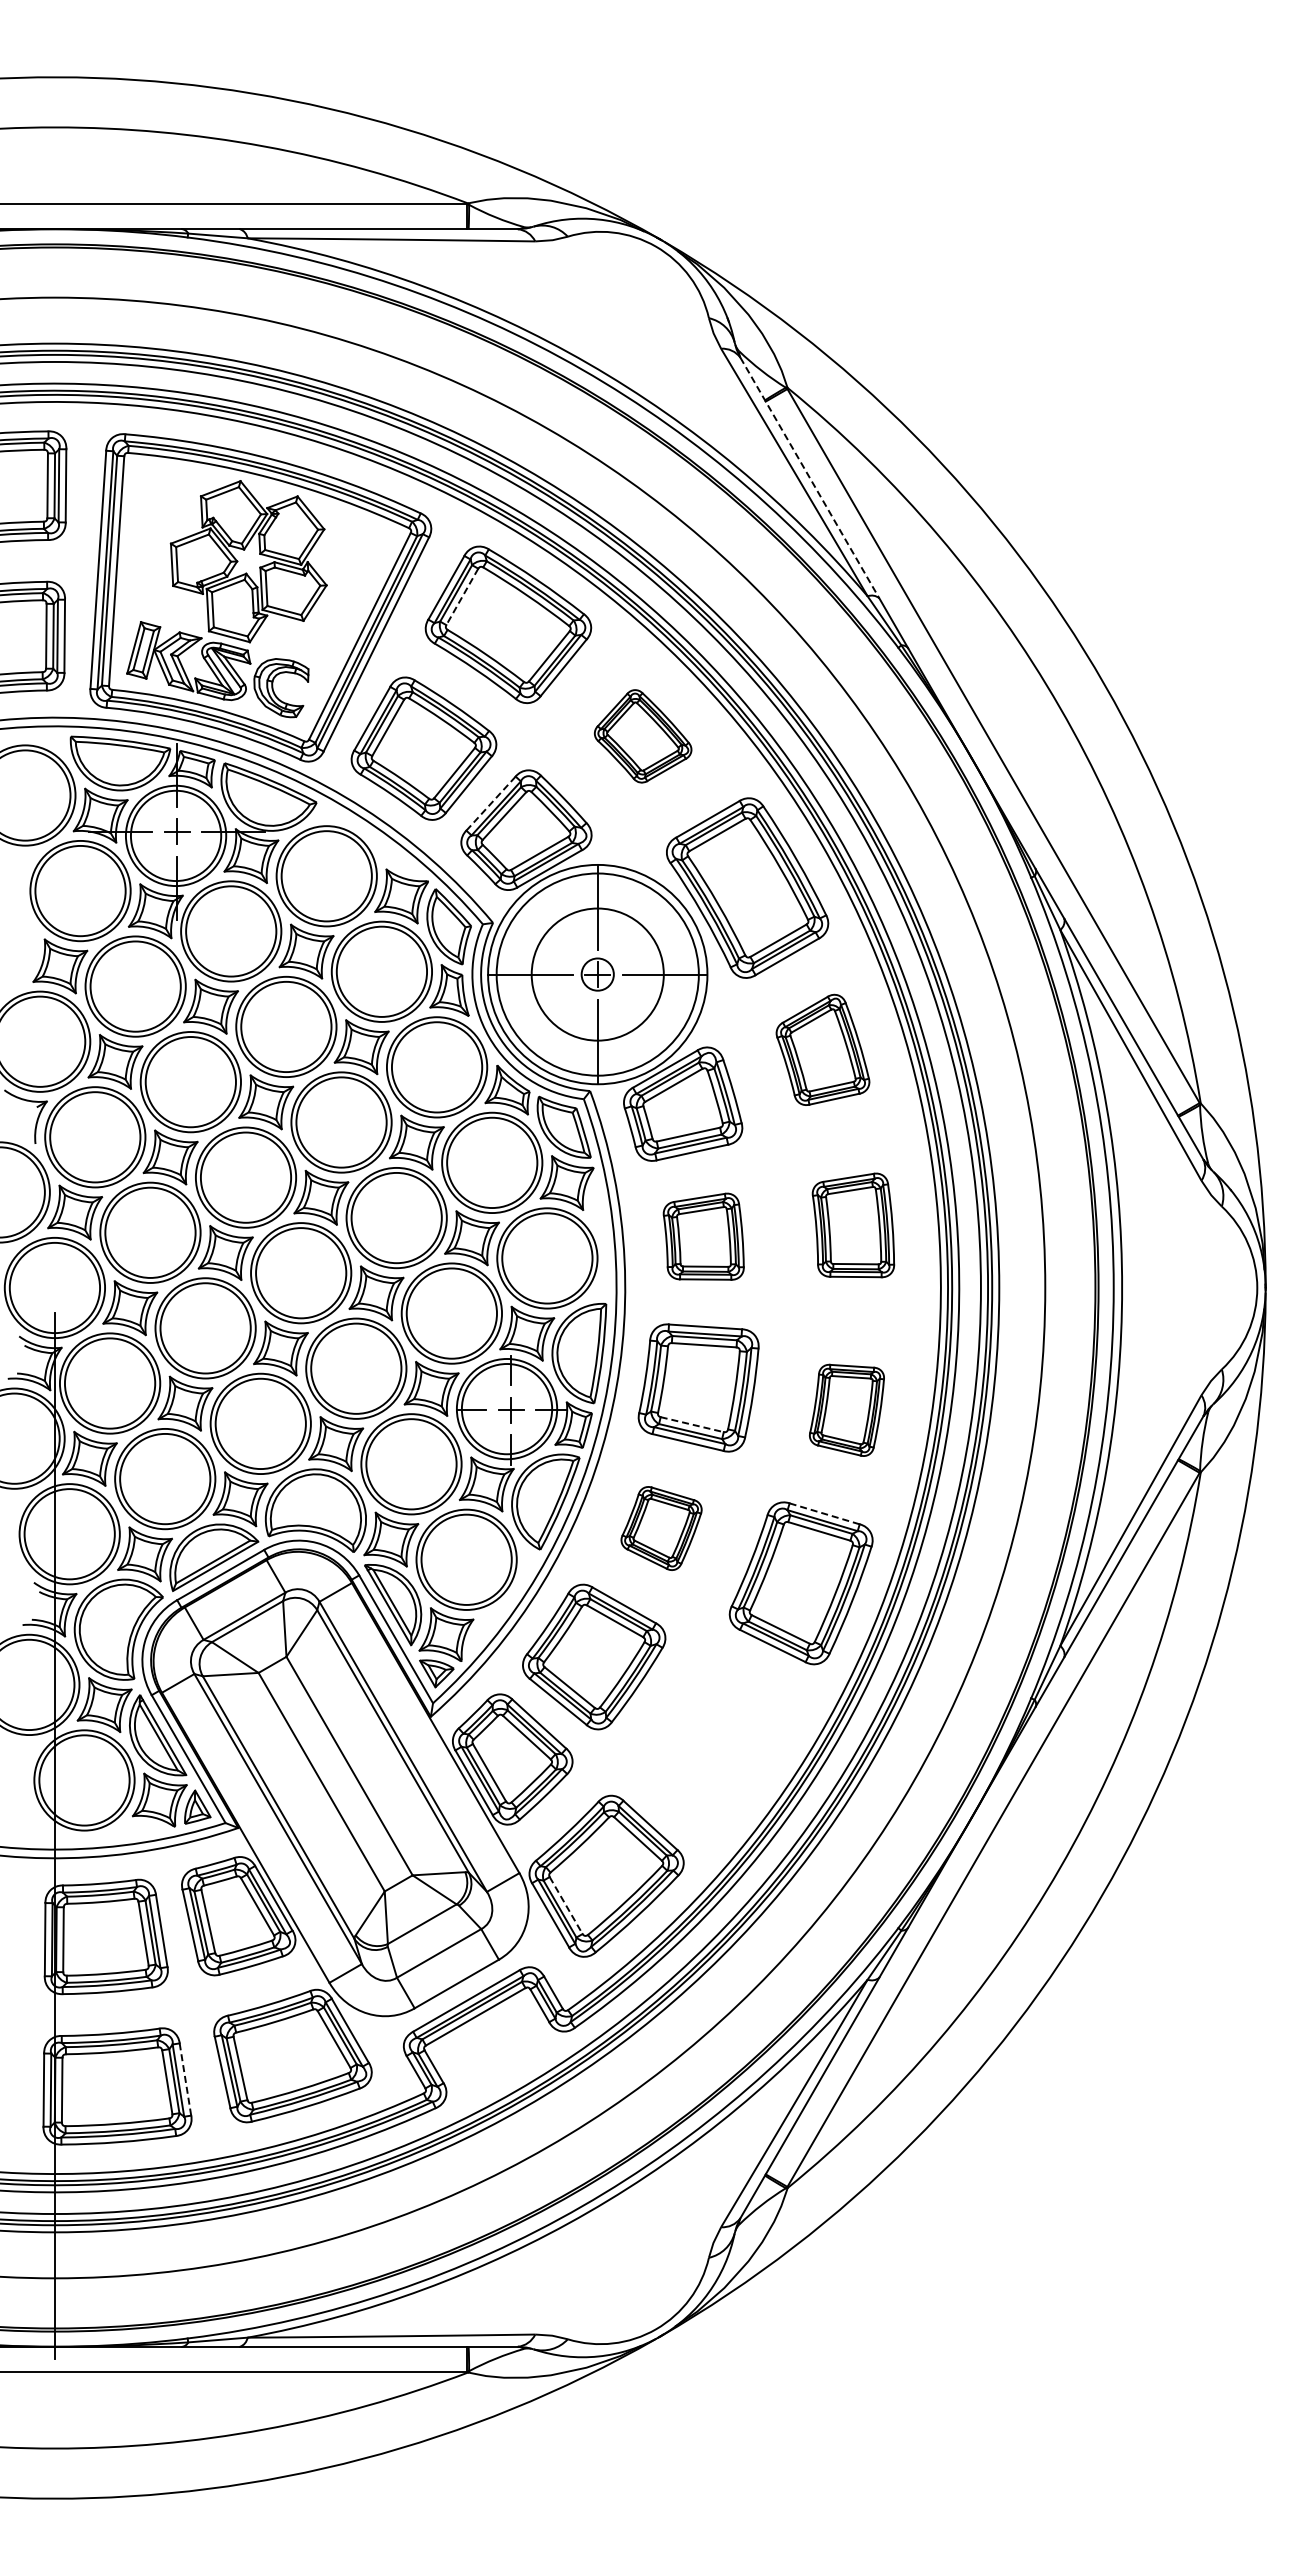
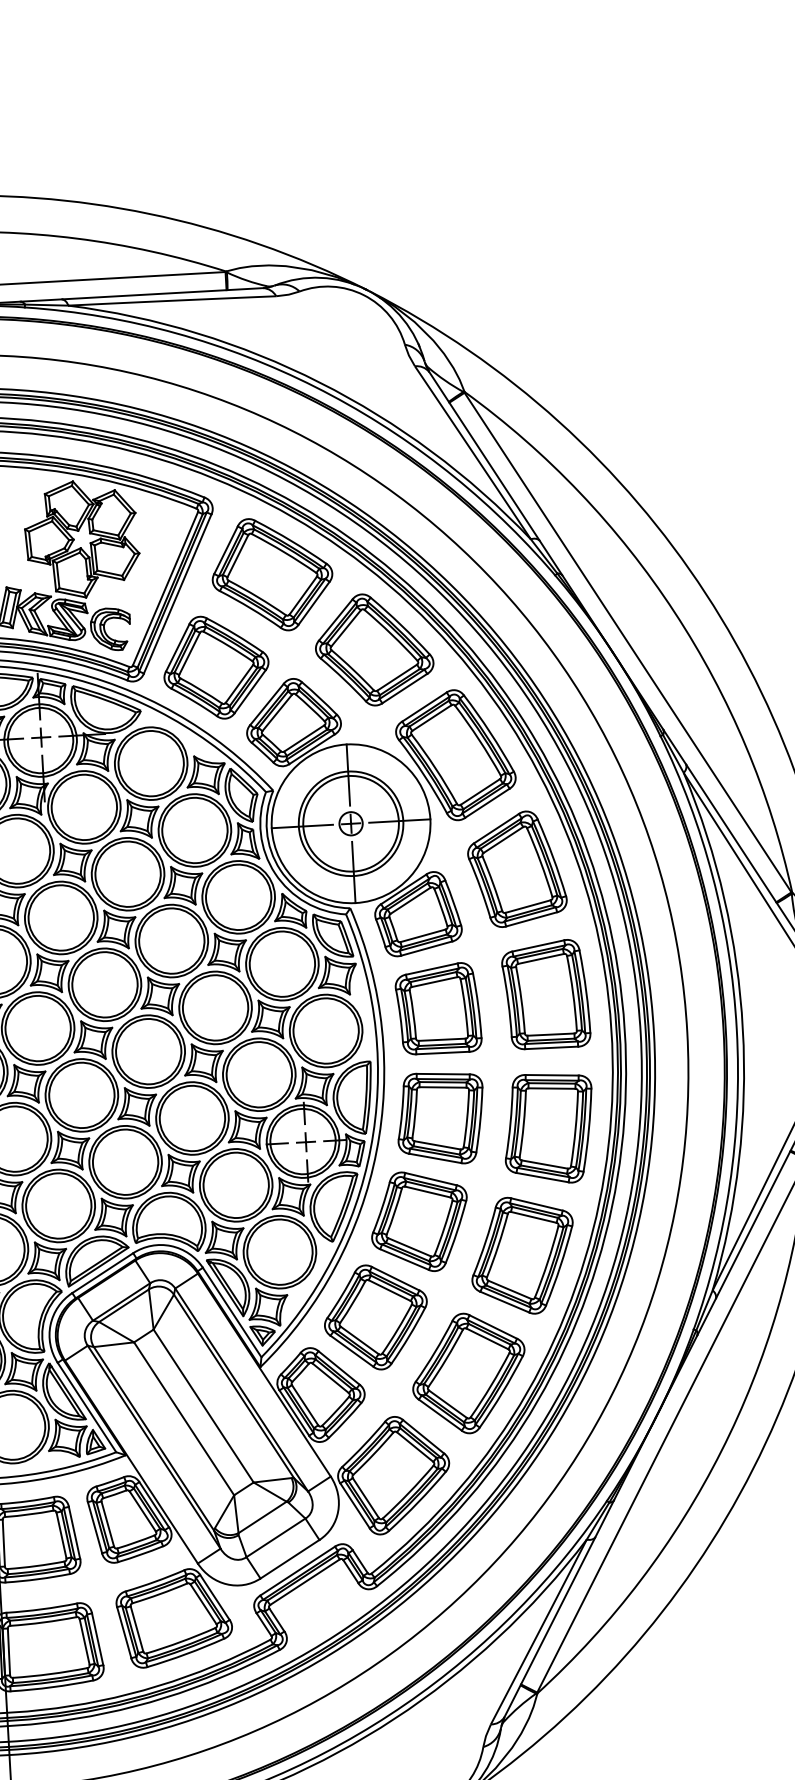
line: (809, 478) -> (484, 456), dashed -> solid
line: (462, 597) -> (238, 556), dashed -> solid
part: (642, 736) -> (373, 649), size x1.67
line: (491, 803) -> (267, 704), dashed -> solid
circle: (597, 974) -> (350, 823), size x0.71
part: (822, 1049) -> (516, 868), size x1.43
part: (853, 1225) -> (546, 994), size x1.43
part: (703, 1236) -> (438, 1008), size x1.43
part: (846, 1410) -> (548, 1128), size x1.67
line: (692, 1424) -> (437, 1145), dashed -> solid
line: (824, 1513) -> (536, 1204), dashed -> solid
part: (661, 1528) -> (419, 1221), size x1.67
part: (717, 1741) -> (468, 1373), added
line: (566, 1905) -> (366, 1498), dashed -> solid
line: (185, 2079) -> (97, 1639), dashed -> solid

